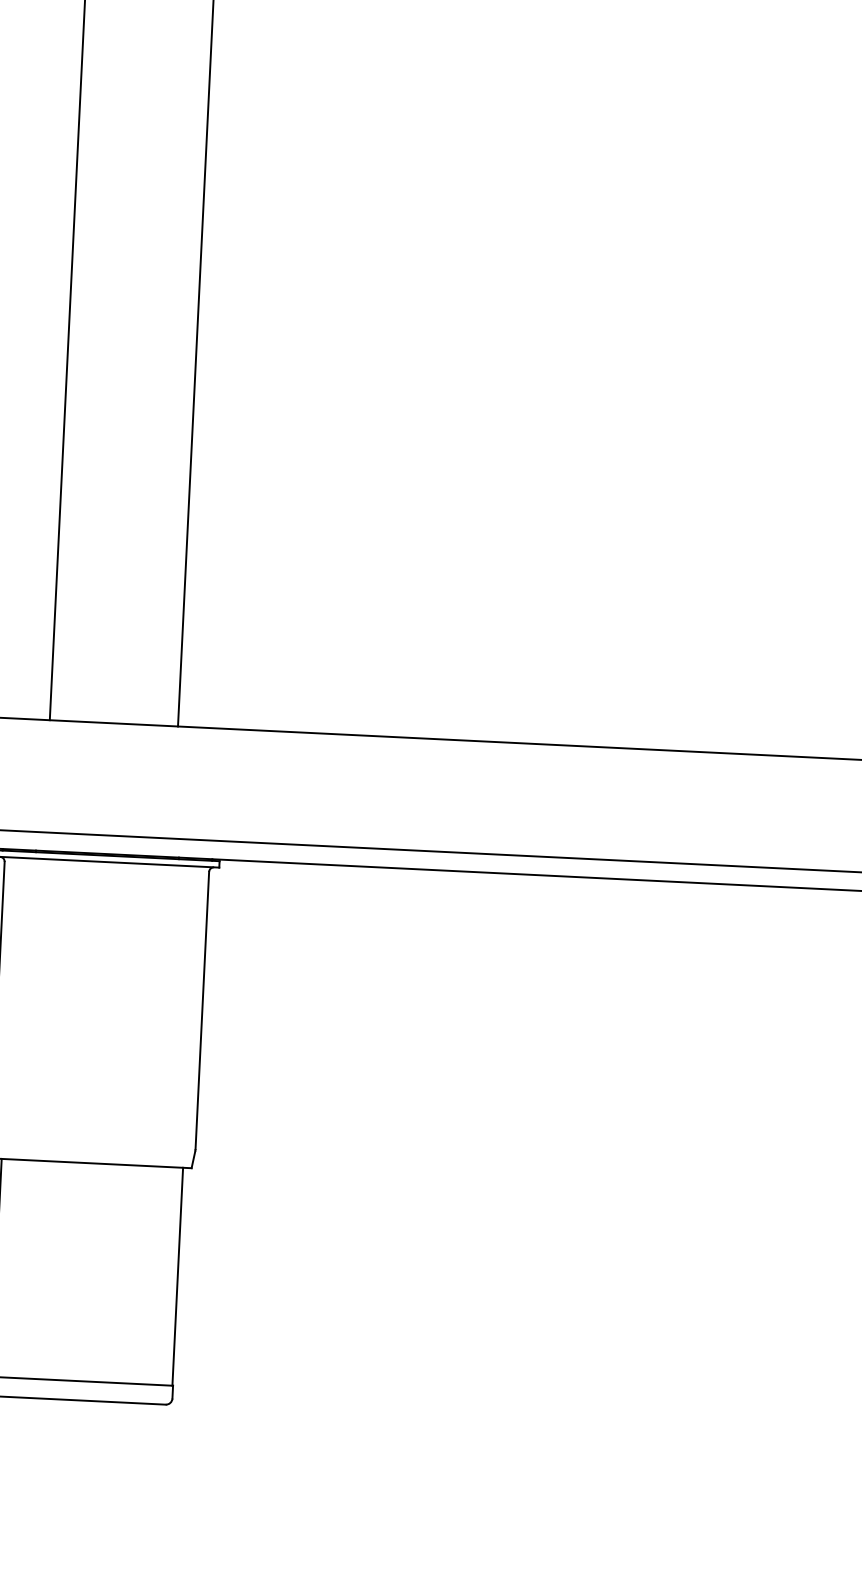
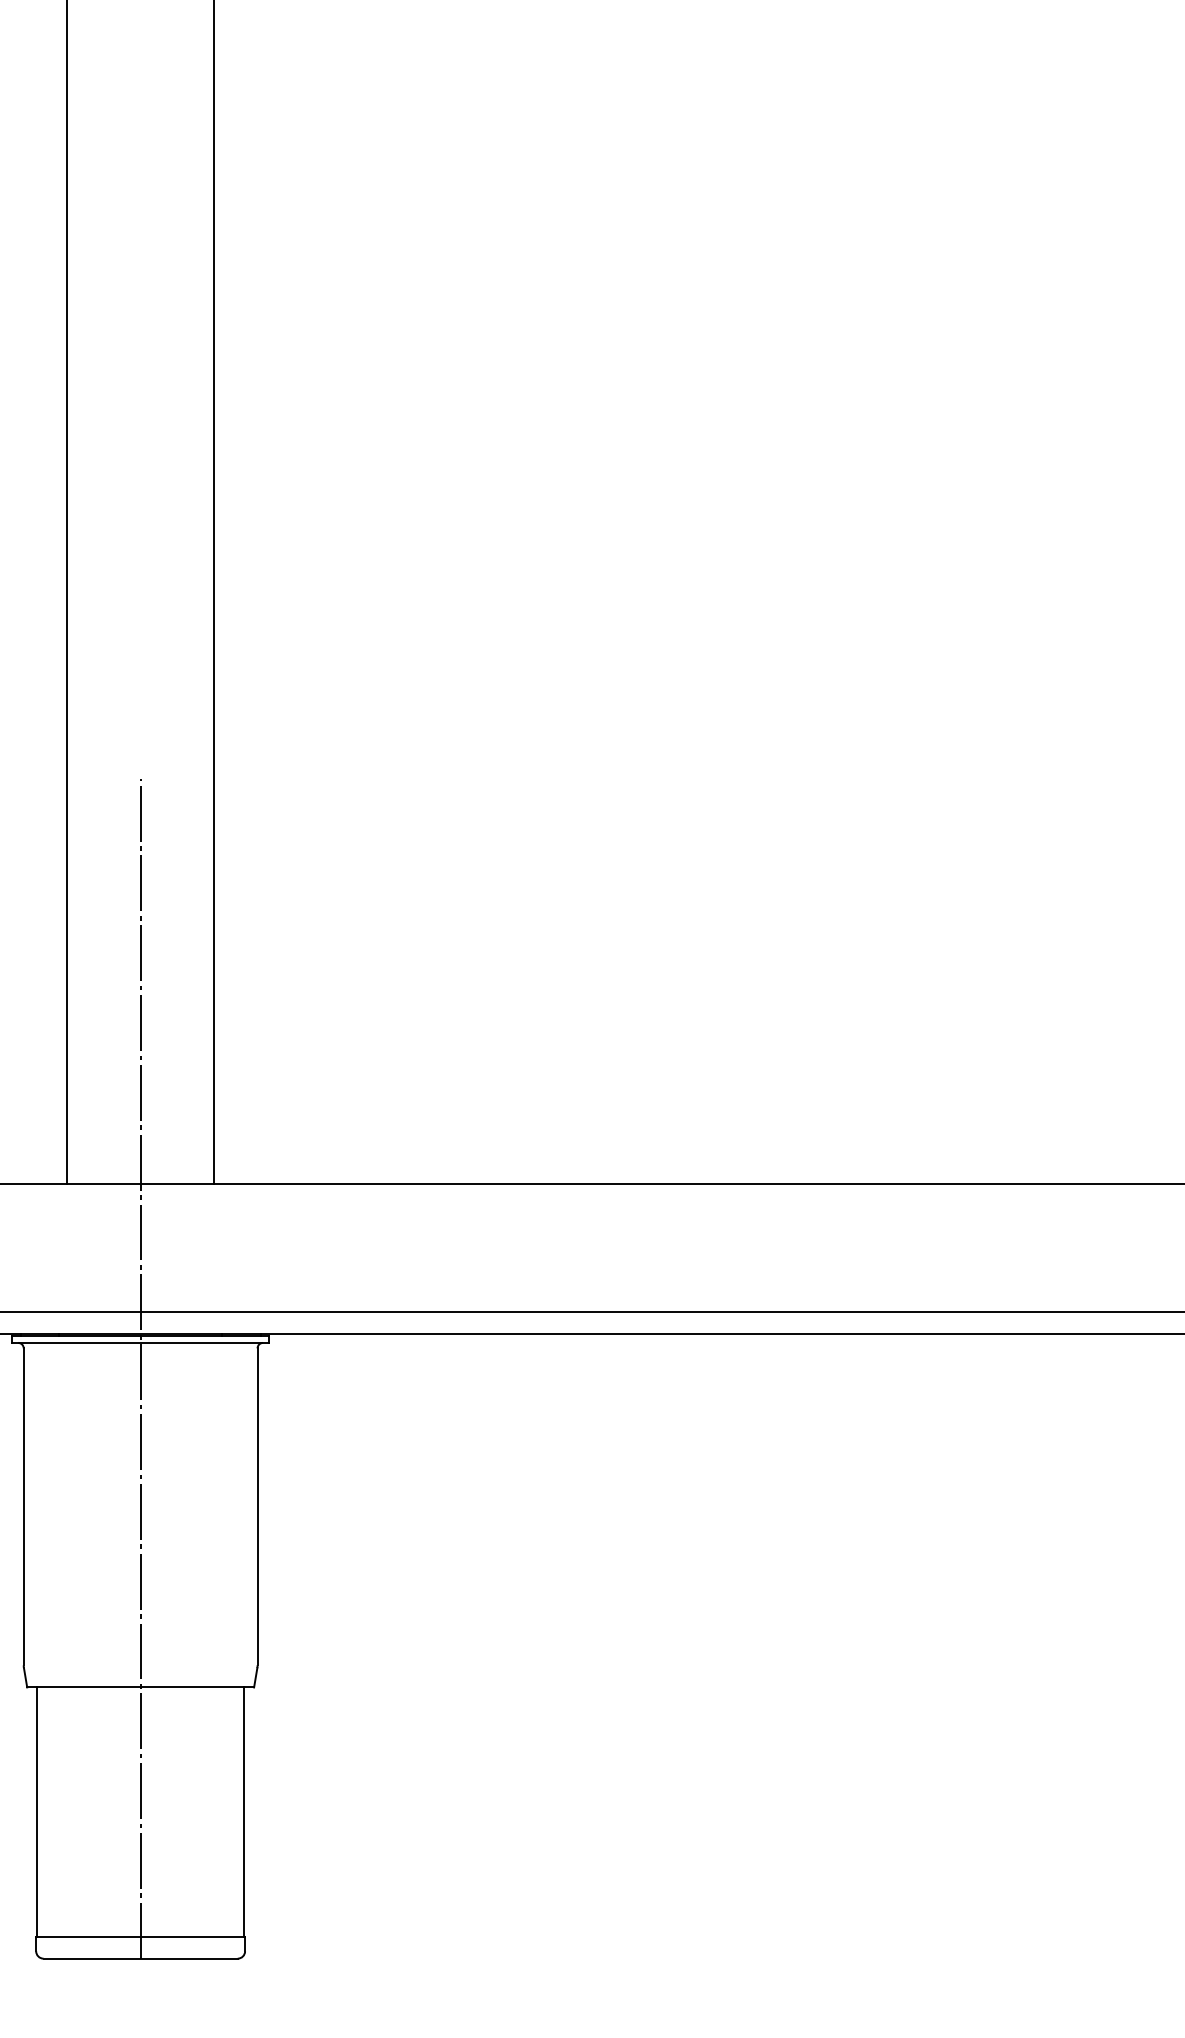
line: (105, 884) -> (140, 1368), added

